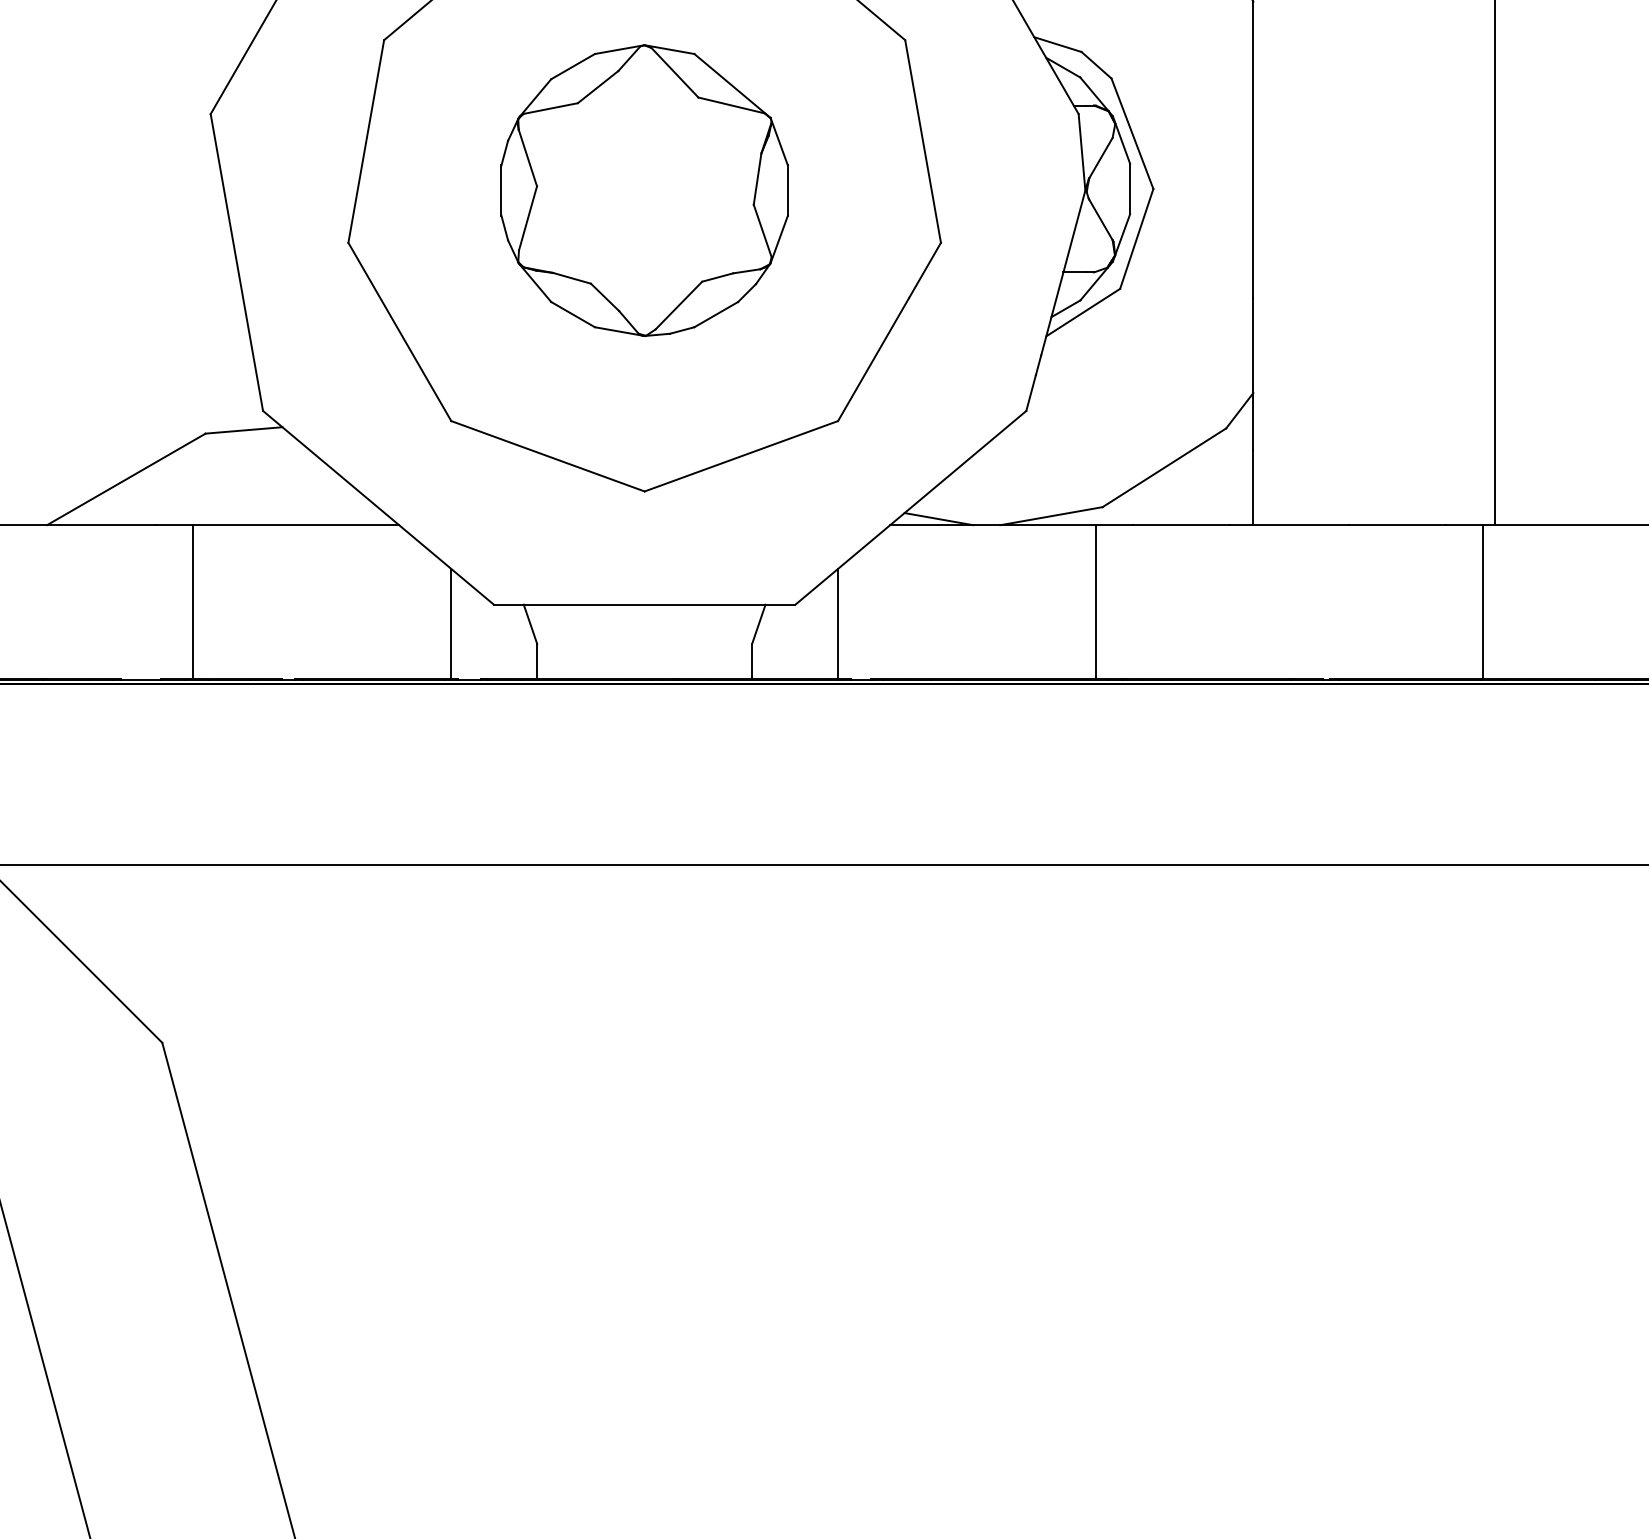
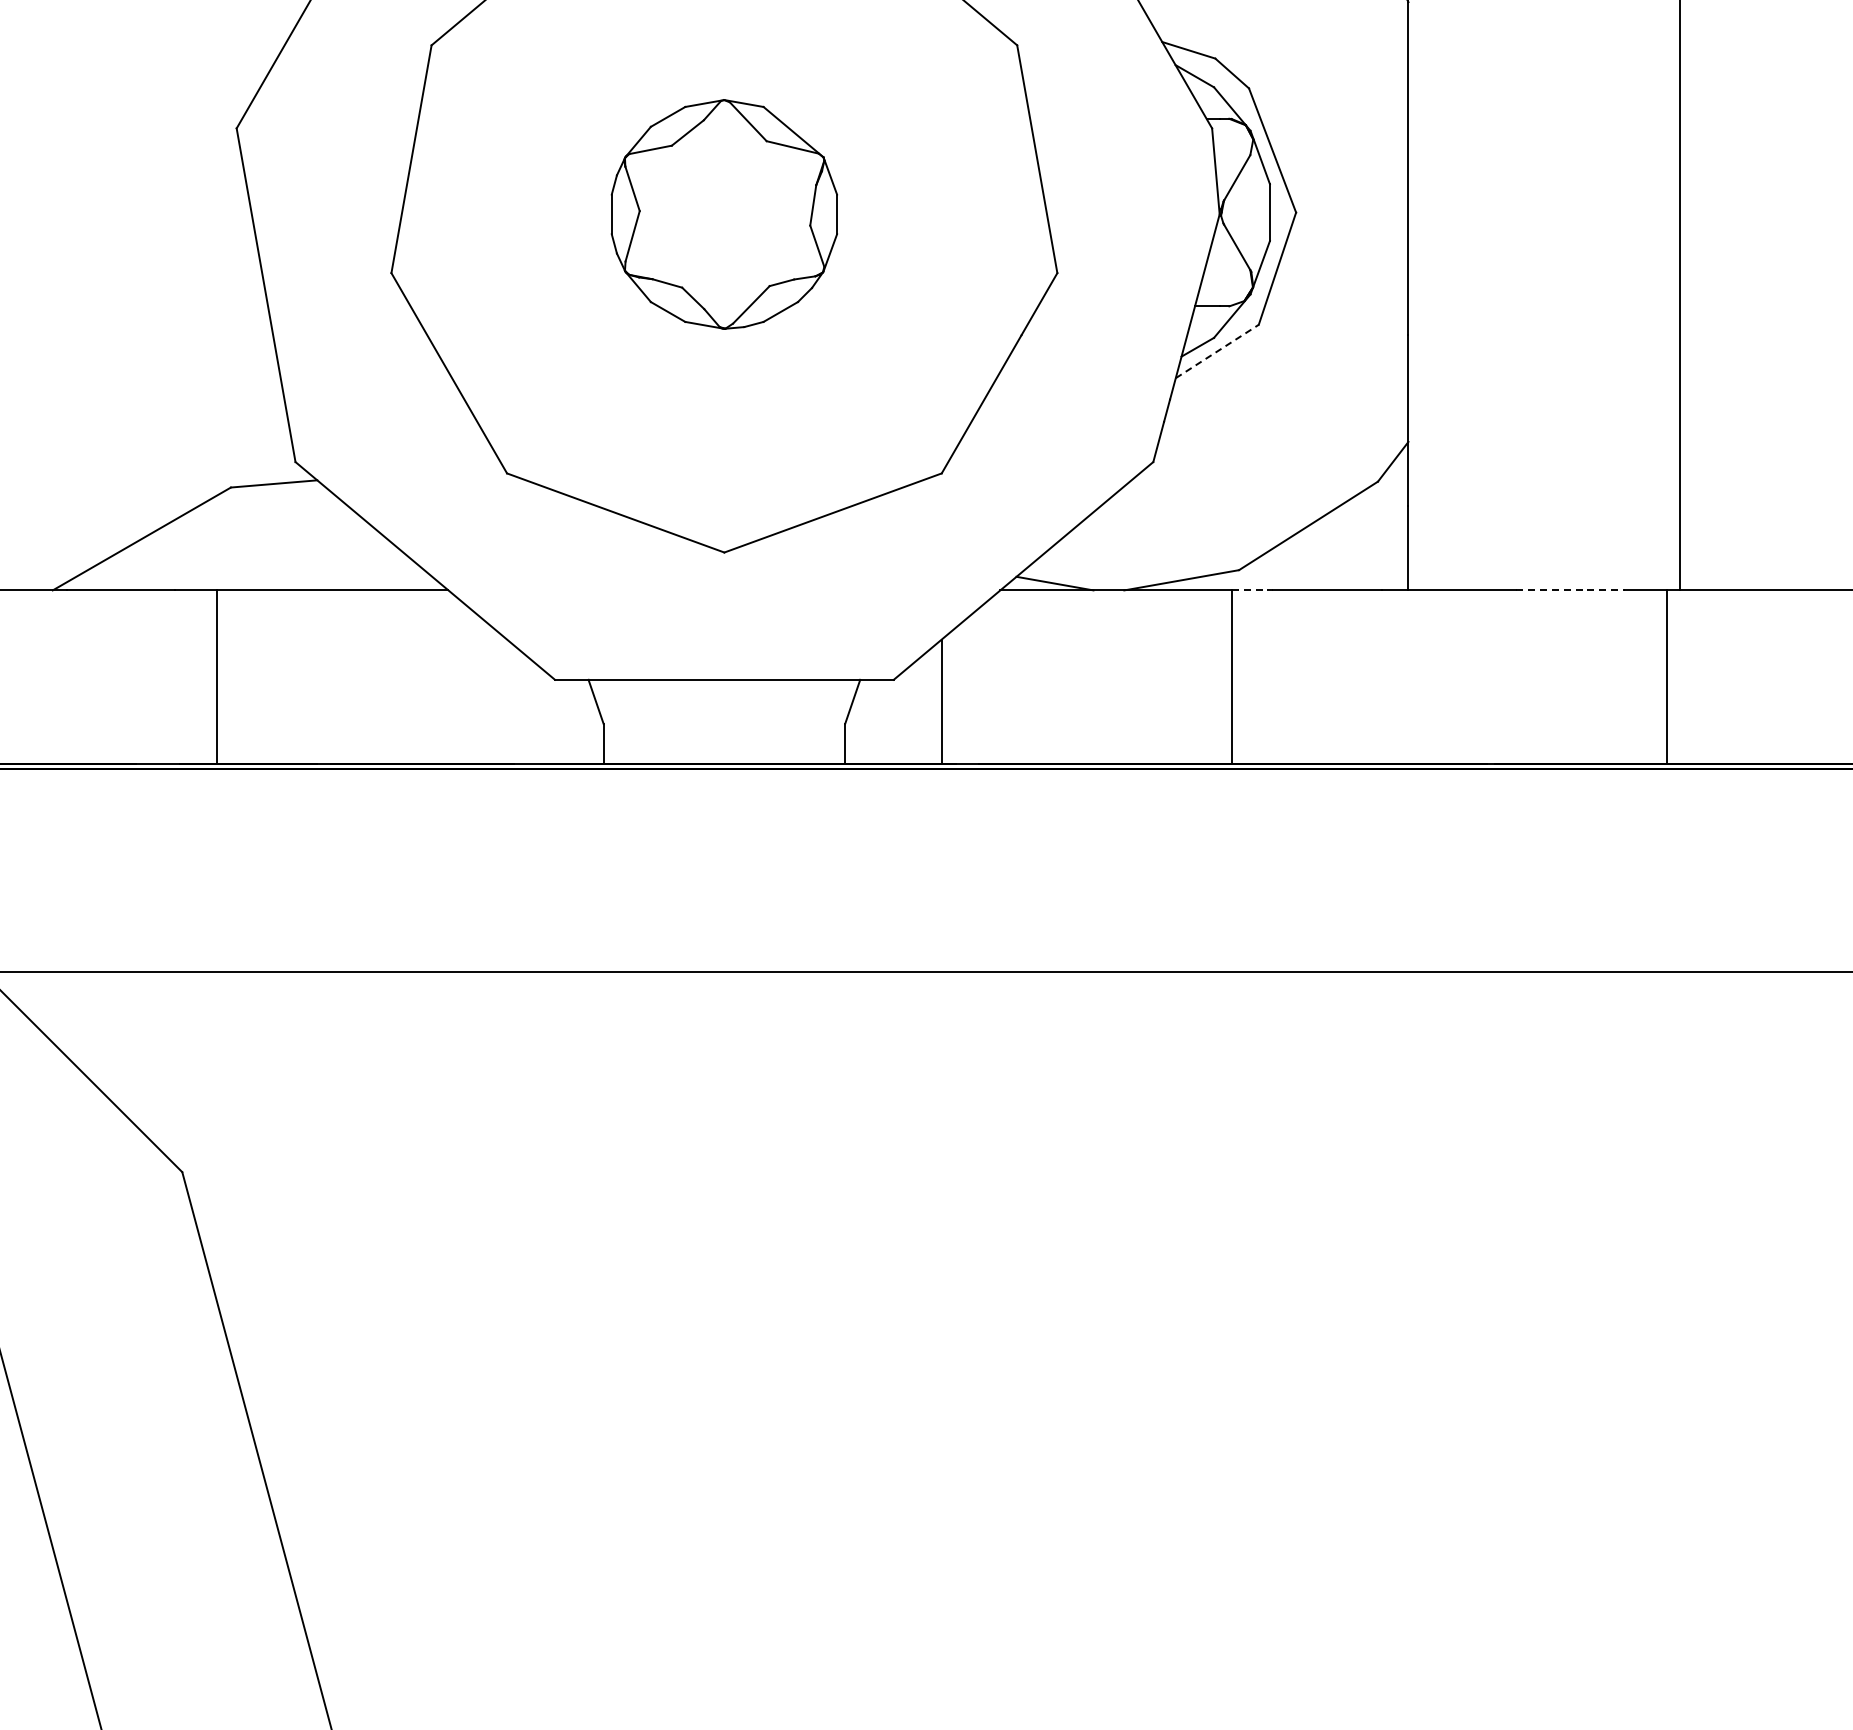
part: (644, 190) -> (724, 214), size x0.7
line: (1083, 312) -> (1217, 351), solid -> dashed
line: (1114, 525) -> (1252, 590), solid -> dashed
line: (1398, 525) -> (1571, 590), solid -> dashed
line: (451, 624) -> (507, 701), removed

